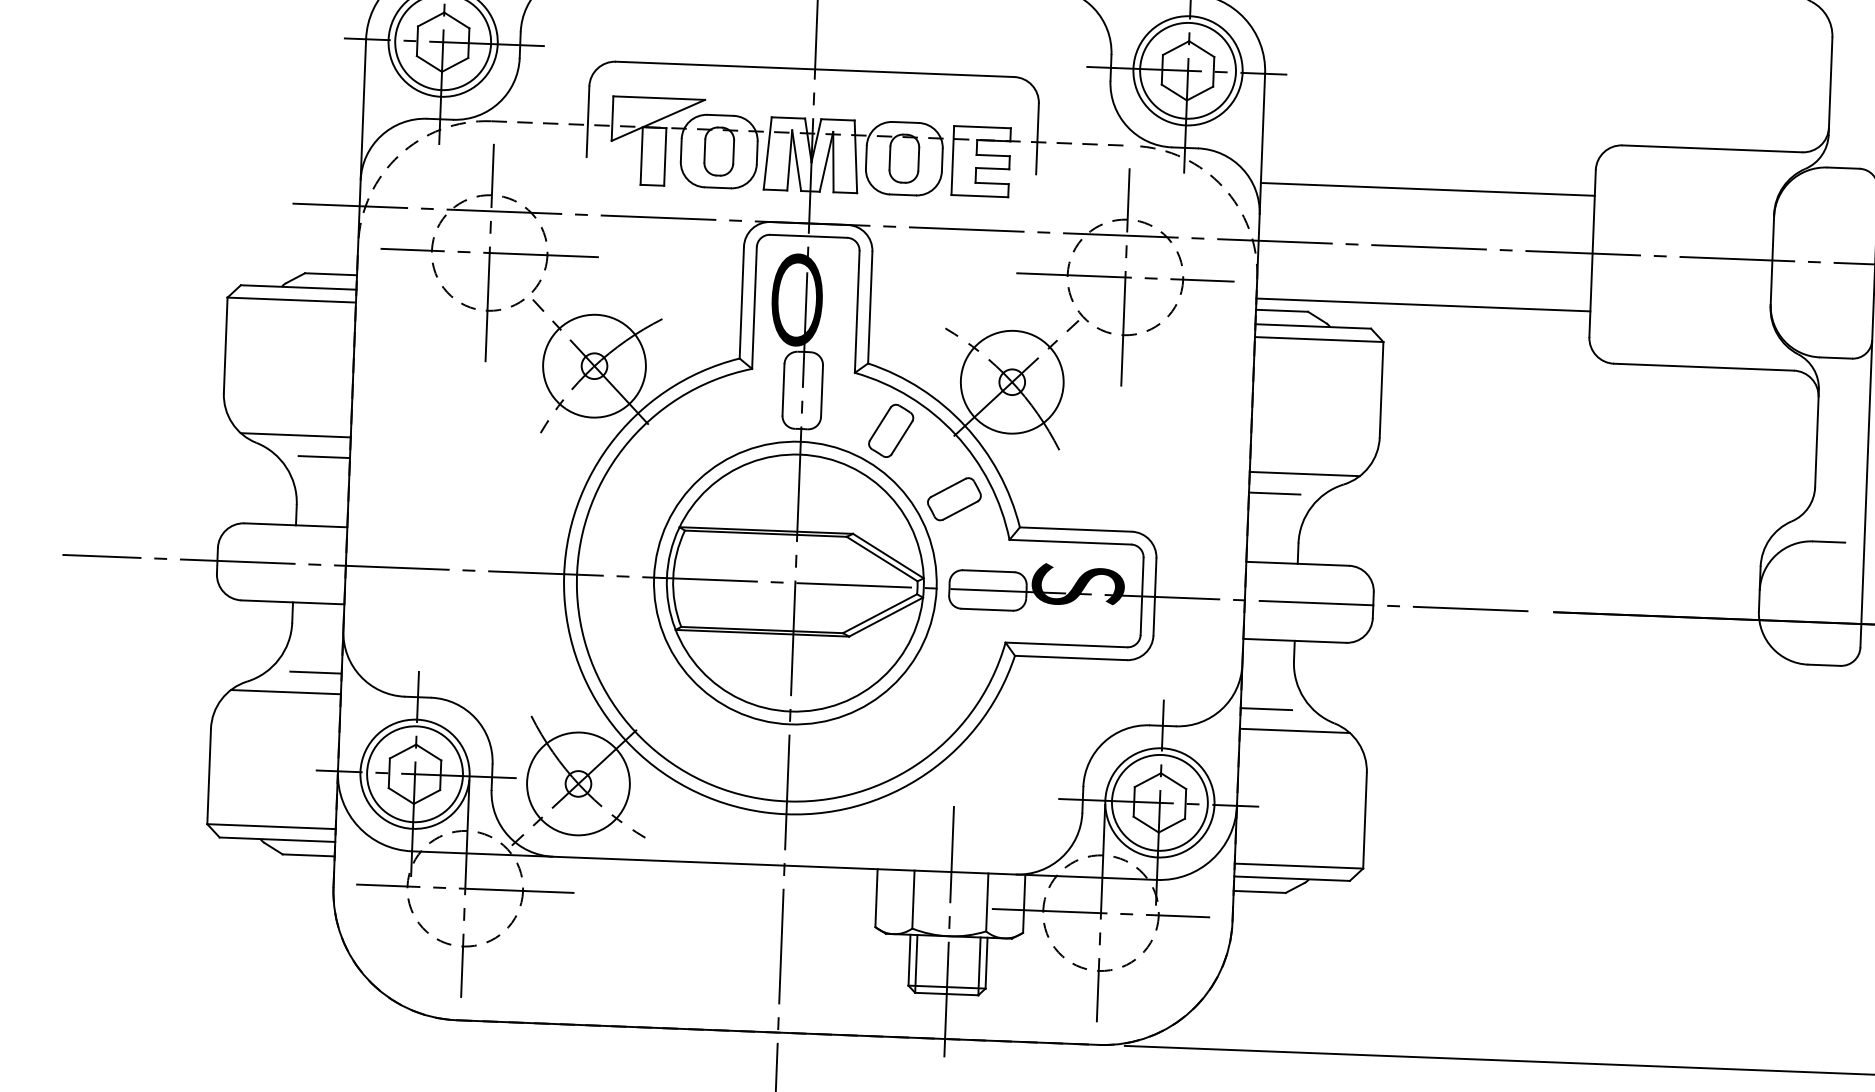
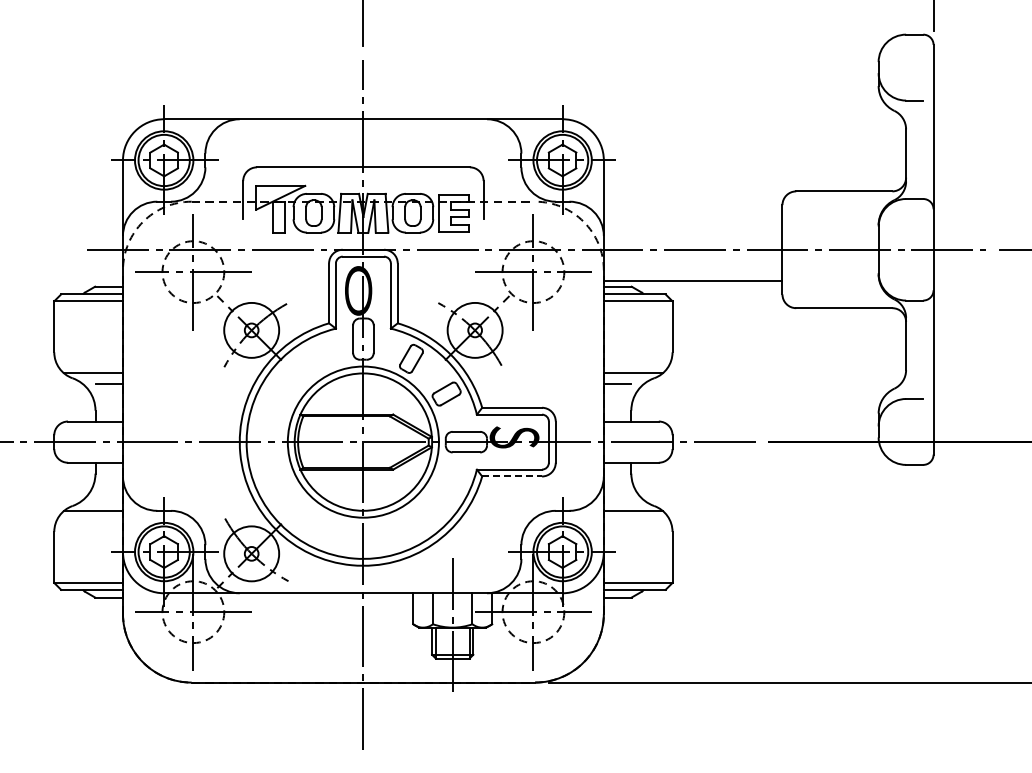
line: (1426, 188) -> (692, 218), removed
line: (1071, 658) -> (512, 476), solid -> dashed
line: (314, 672) -> (108, 499), removed
line: (1266, 708) -> (617, 499), removed

